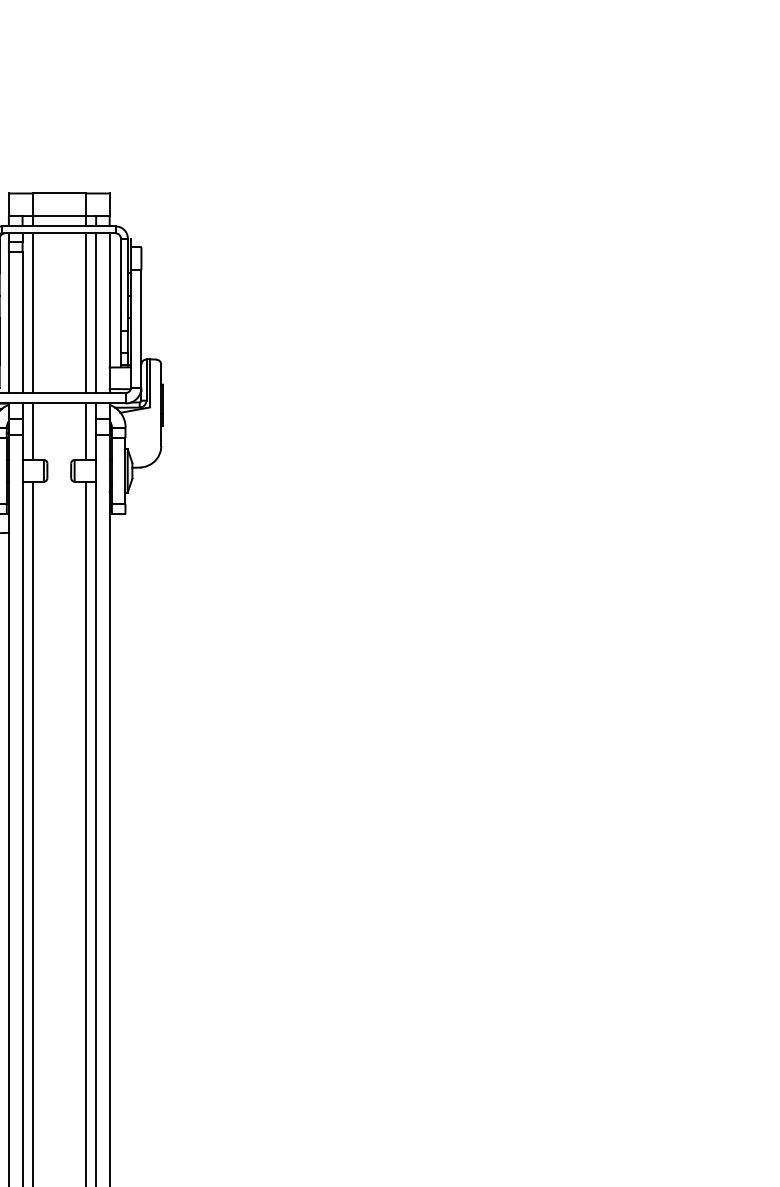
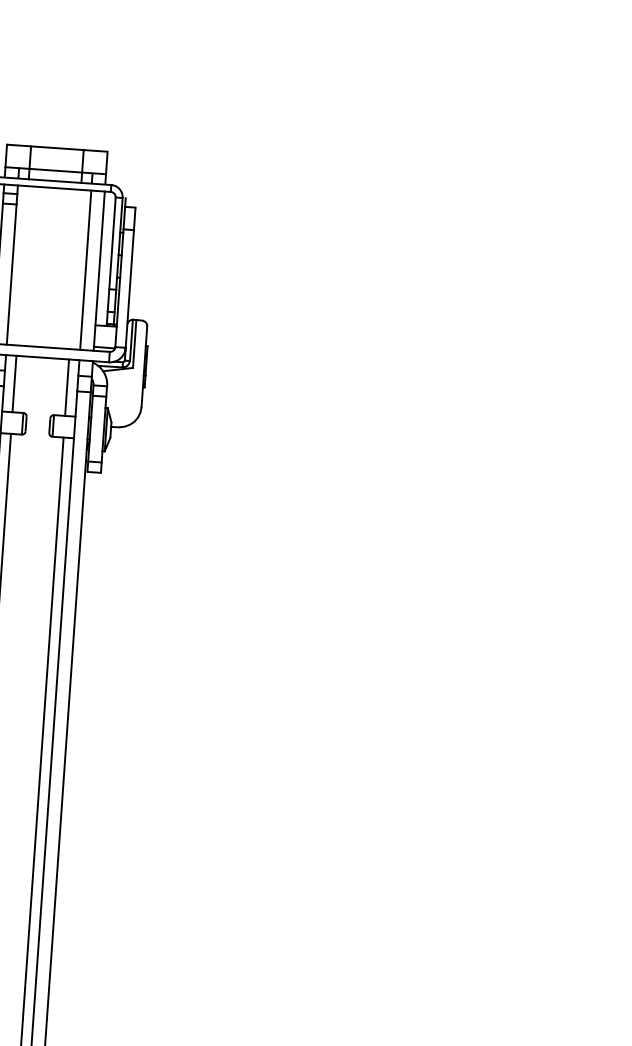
line: (33, 313) -> (23, 266), removed
line: (85, 313) -> (75, 269), removed

